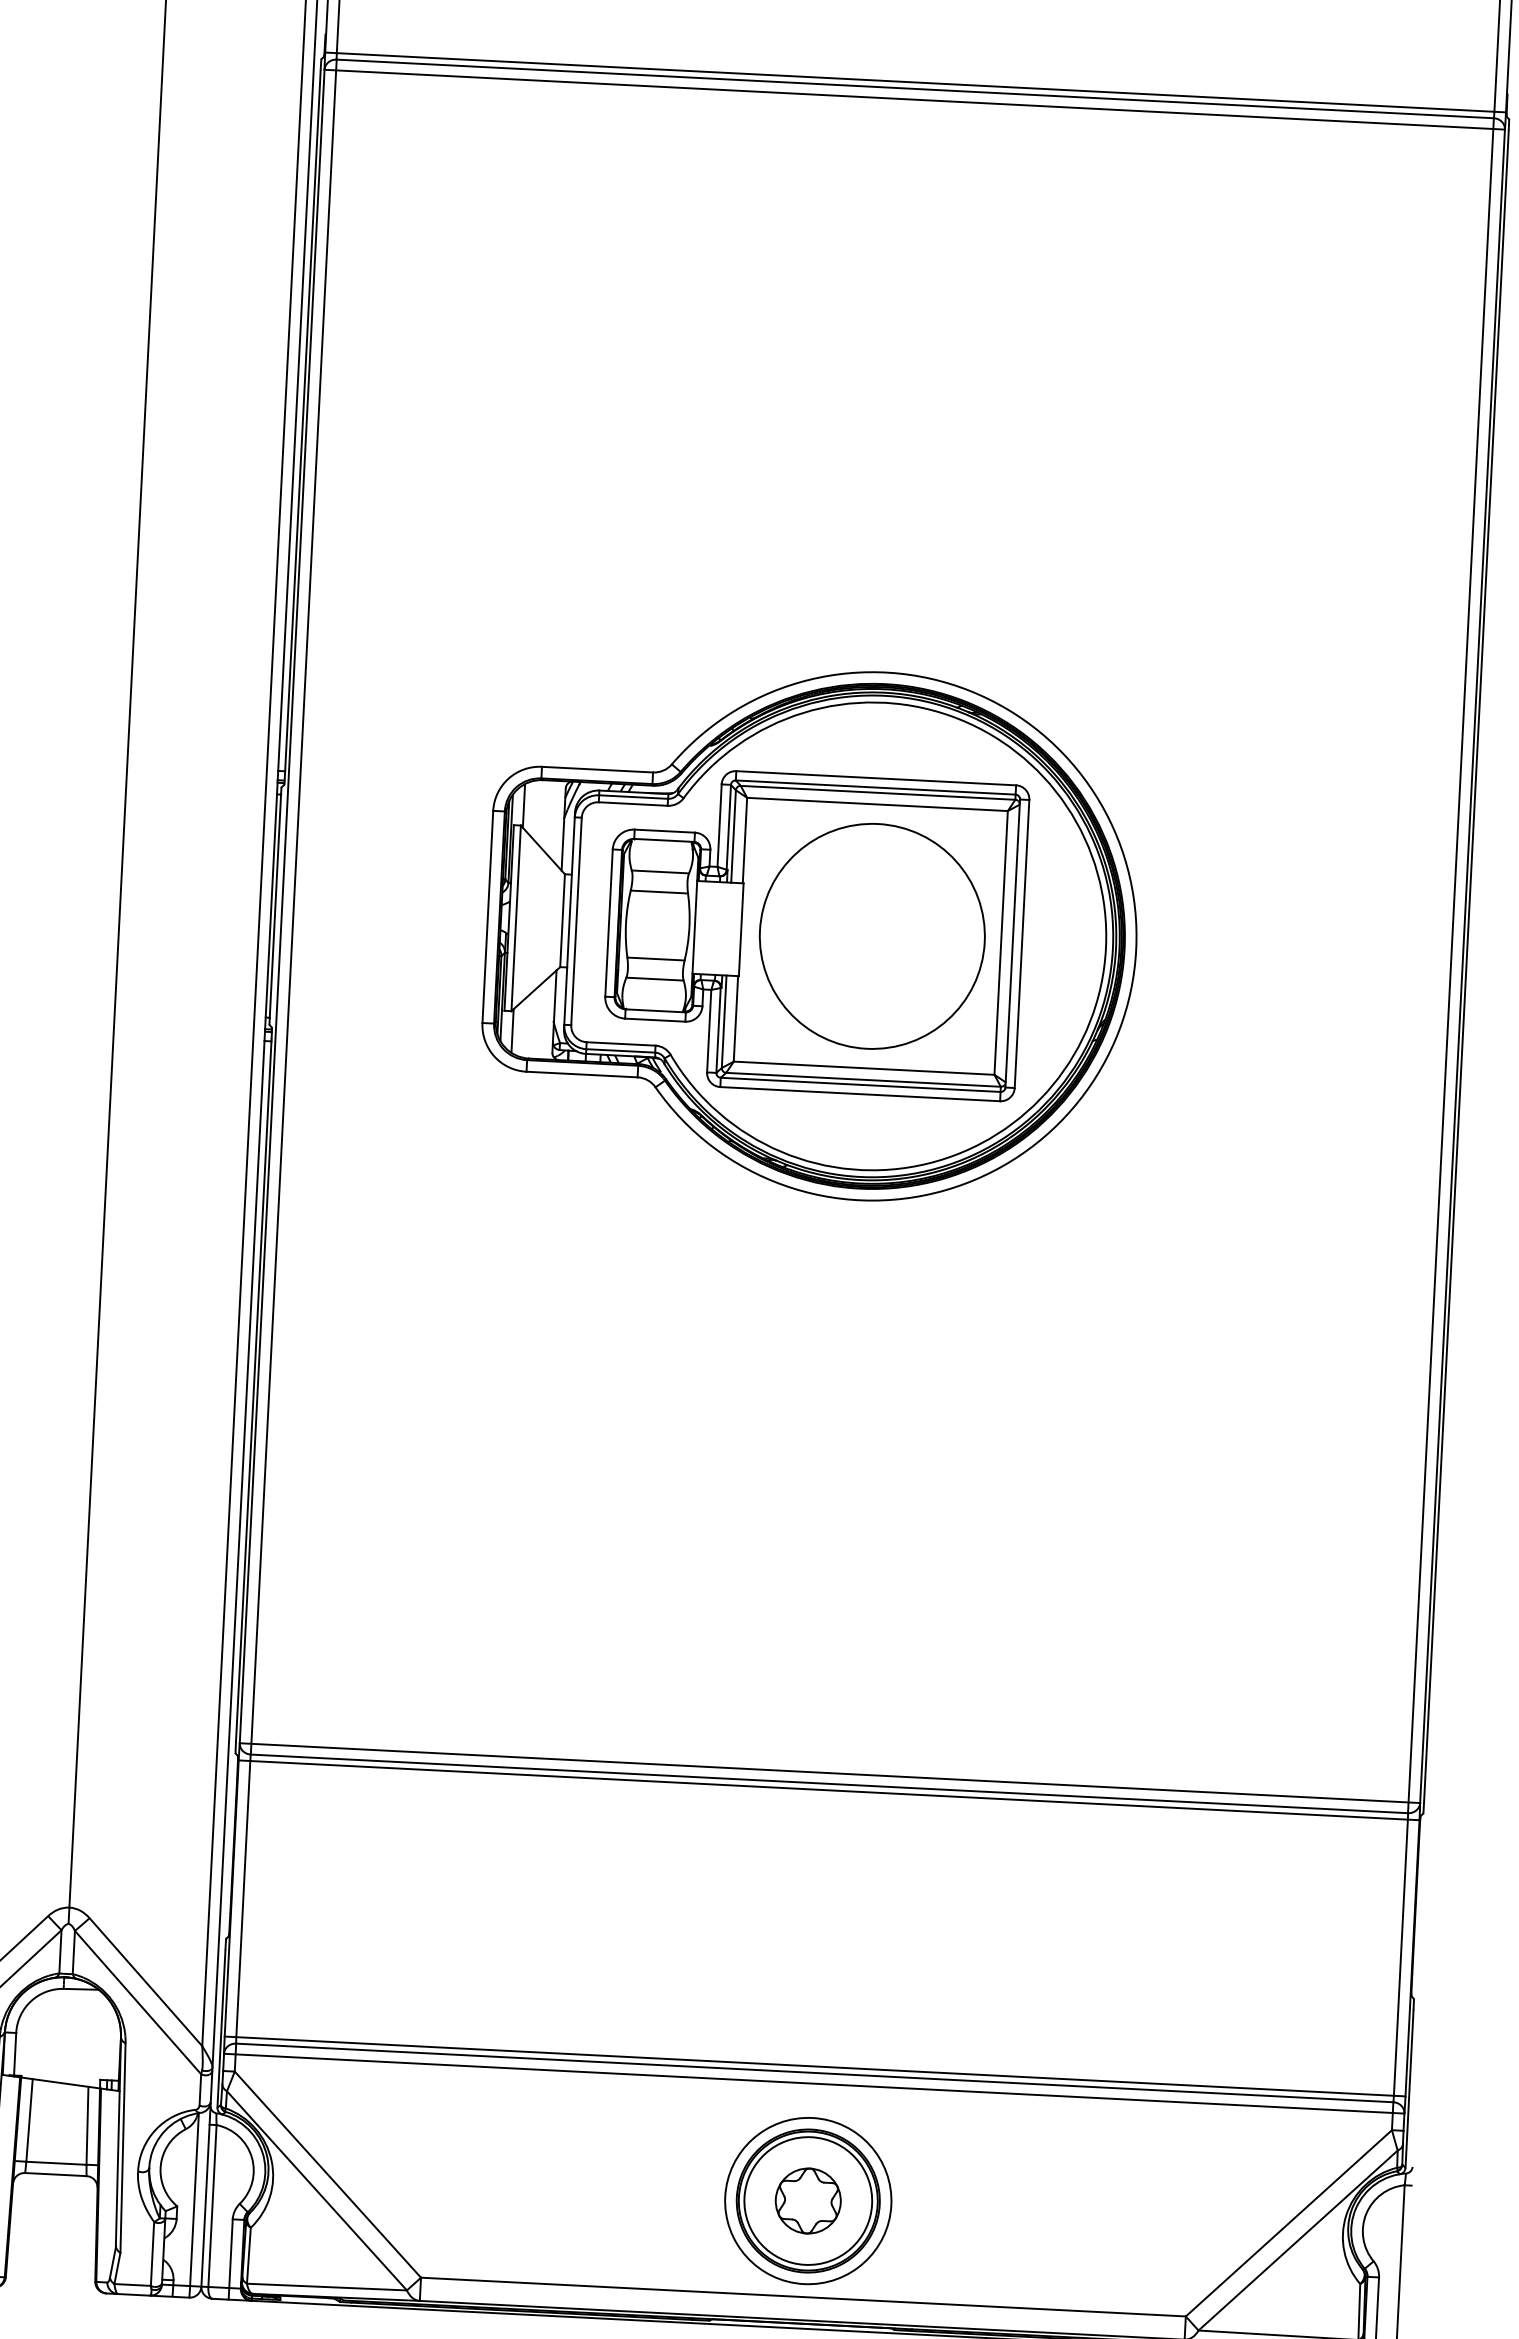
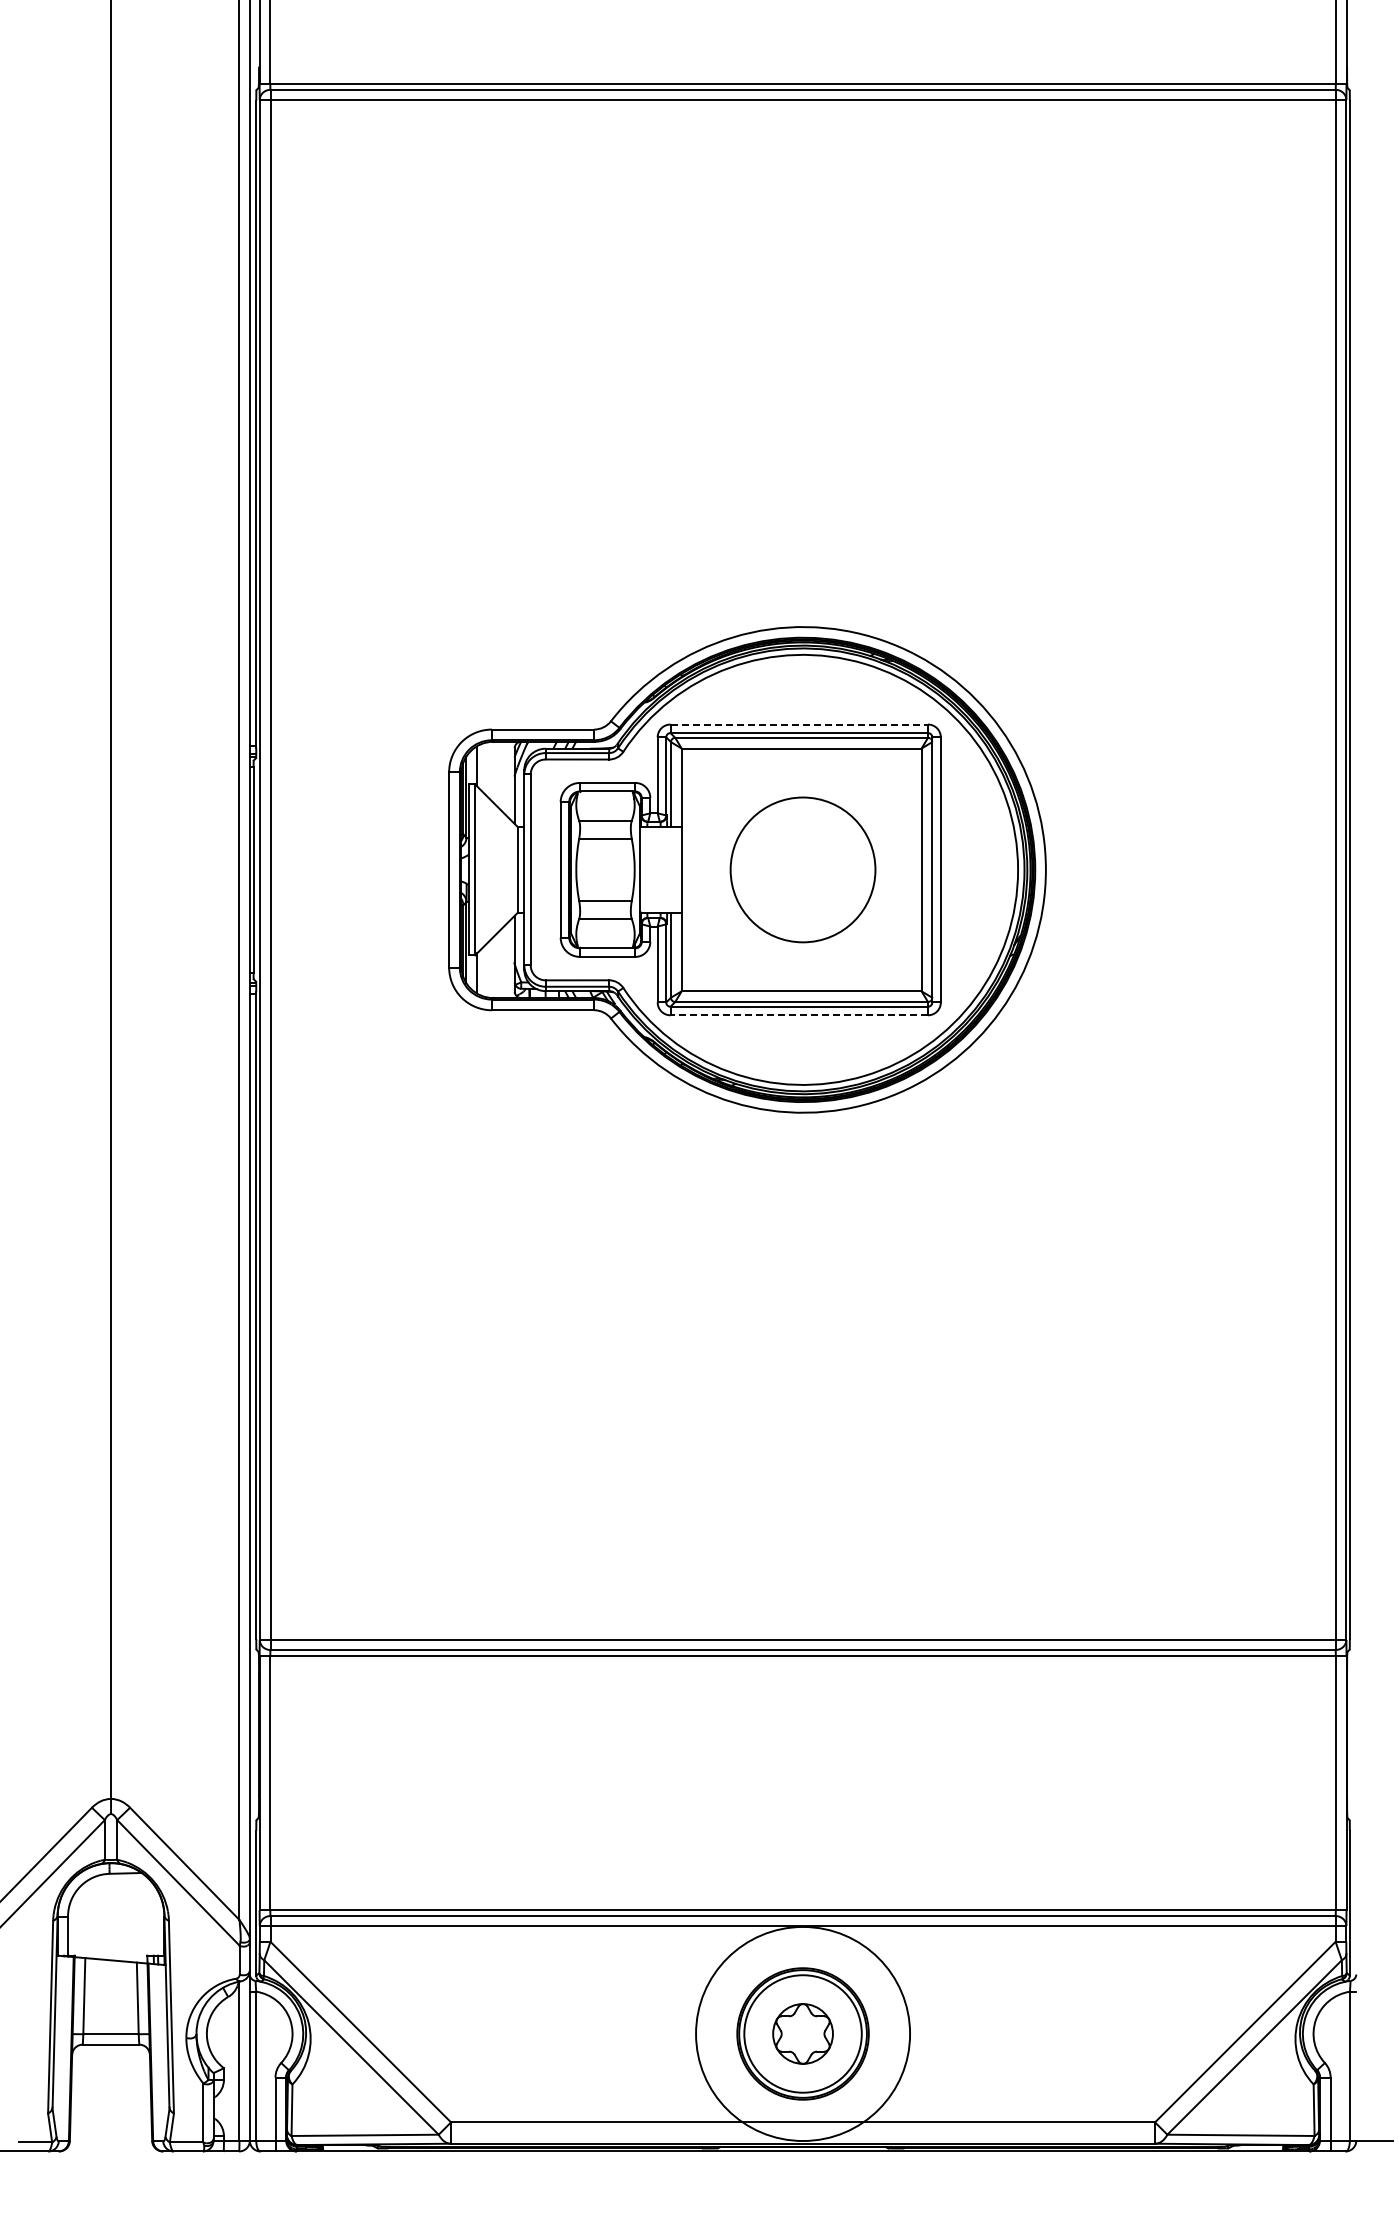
line: (876, 778) -> (799, 724), solid -> dashed
circle: (871, 935) -> (802, 869), size x0.7
line: (860, 1094) -> (799, 1015), solid -> dashed
circle: (807, 2200) -> (802, 2033), size x1.4

